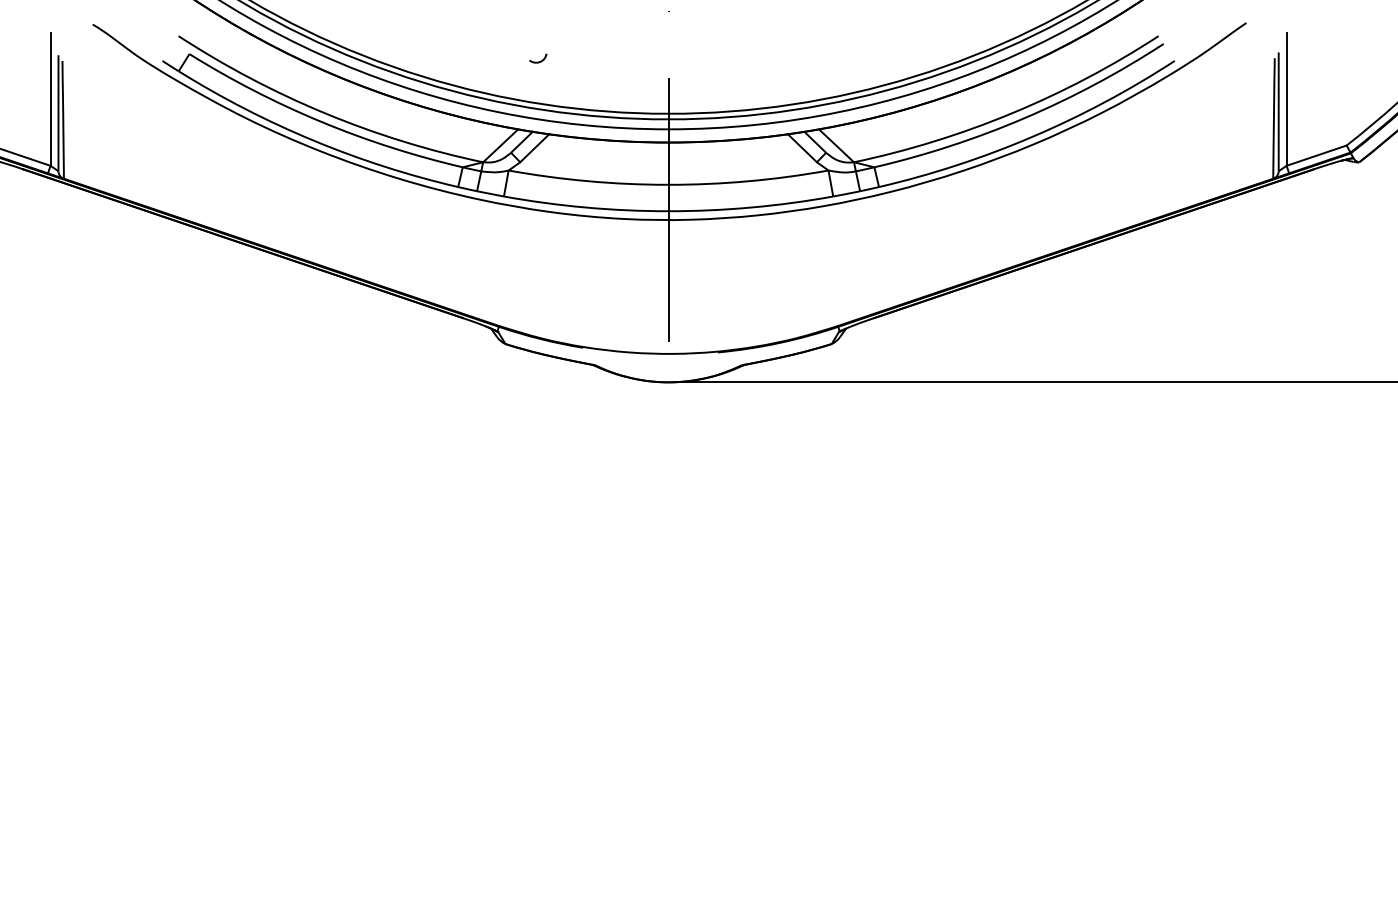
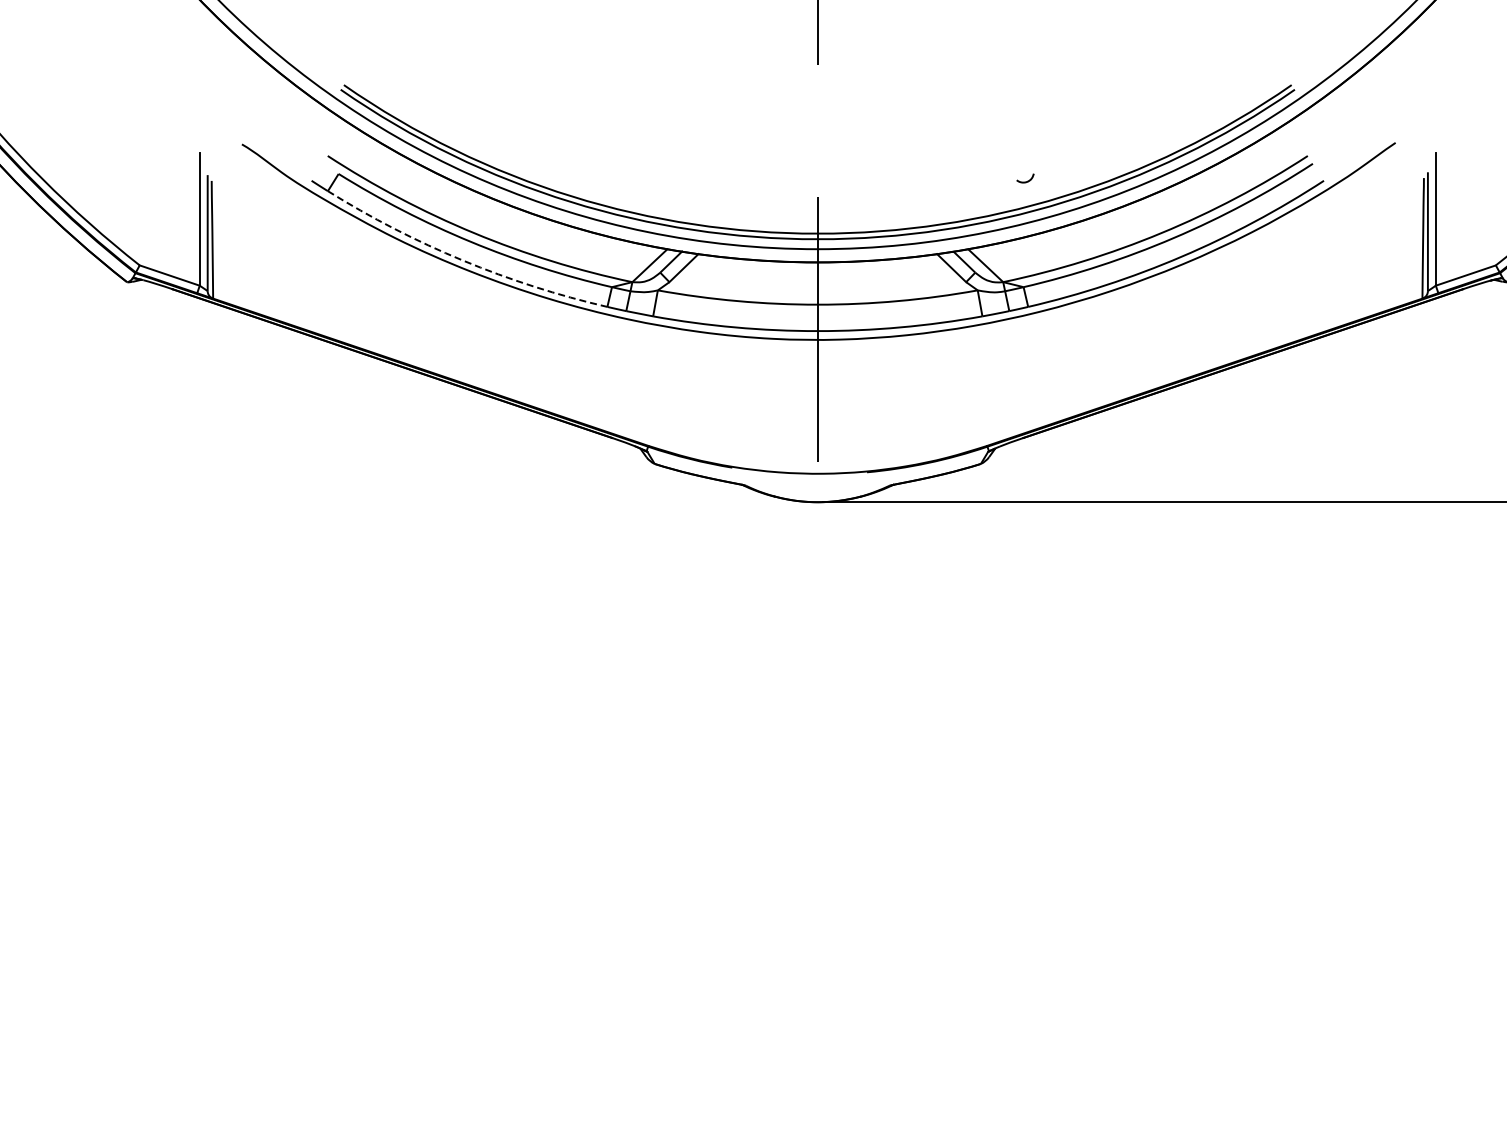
curve: (540, 60) -> (1027, 180), moved
arc: (313, 140) -> (462, 260), solid -> dashed

